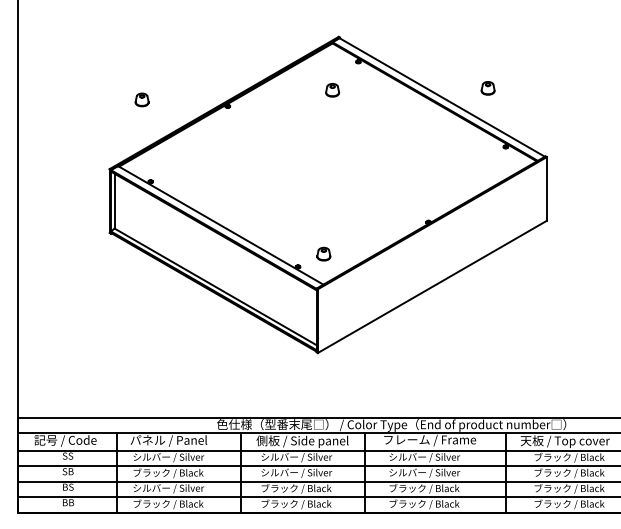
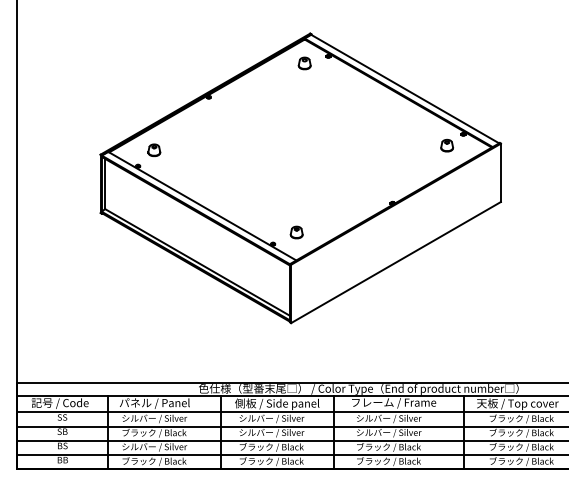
part: (487, 88) -> (446, 145), moved
part: (332, 90) -> (304, 63), moved
part: (142, 99) -> (154, 149), moved

